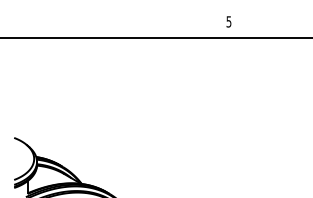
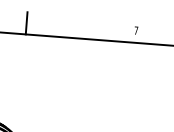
text: (228, 21) -> (135, 30), 5 -> 7
line: (79, 23) -> (26, 23), added

